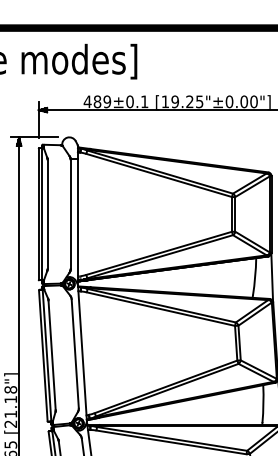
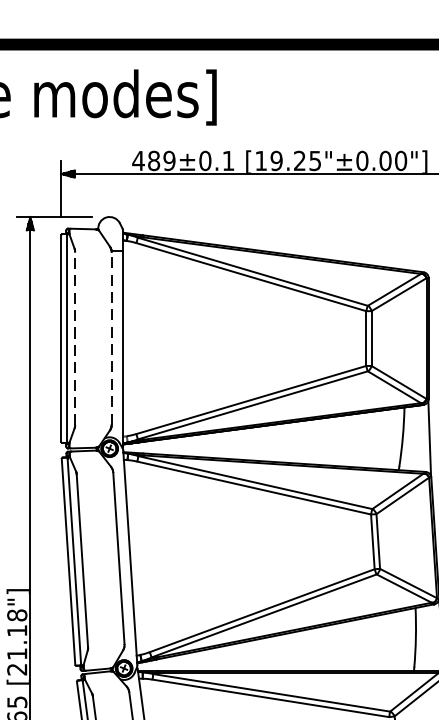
line: (70, 213) -> (111, 337), solid -> dashed
line: (47, 214) -> (75, 338), solid -> dashed

